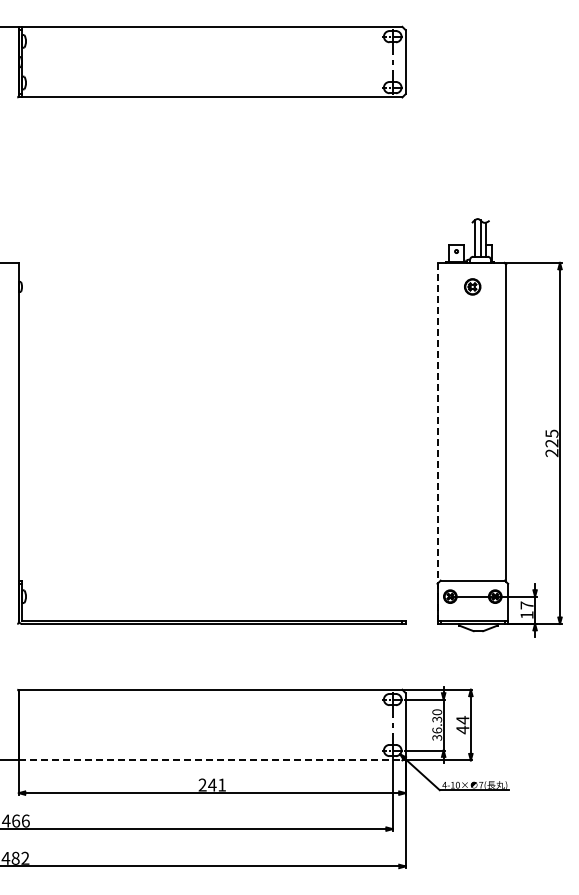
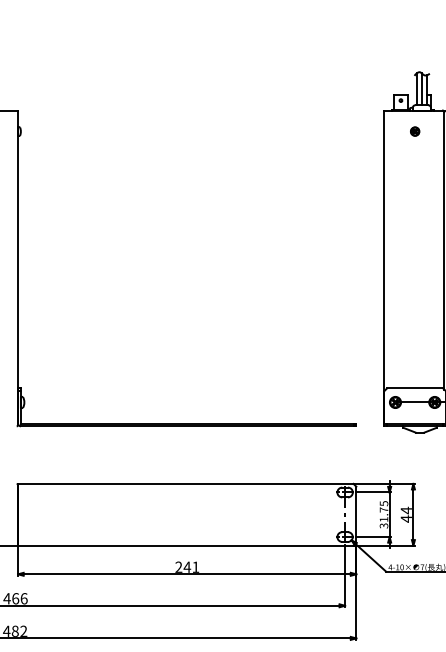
part: (472, 286) -> (414, 131), size x0.62
line: (437, 442) -> (384, 267), dashed -> solid
text: (437, 721) -> (384, 511), 36.30 -> 31.75
line: (210, 760) -> (185, 545), dashed -> solid

